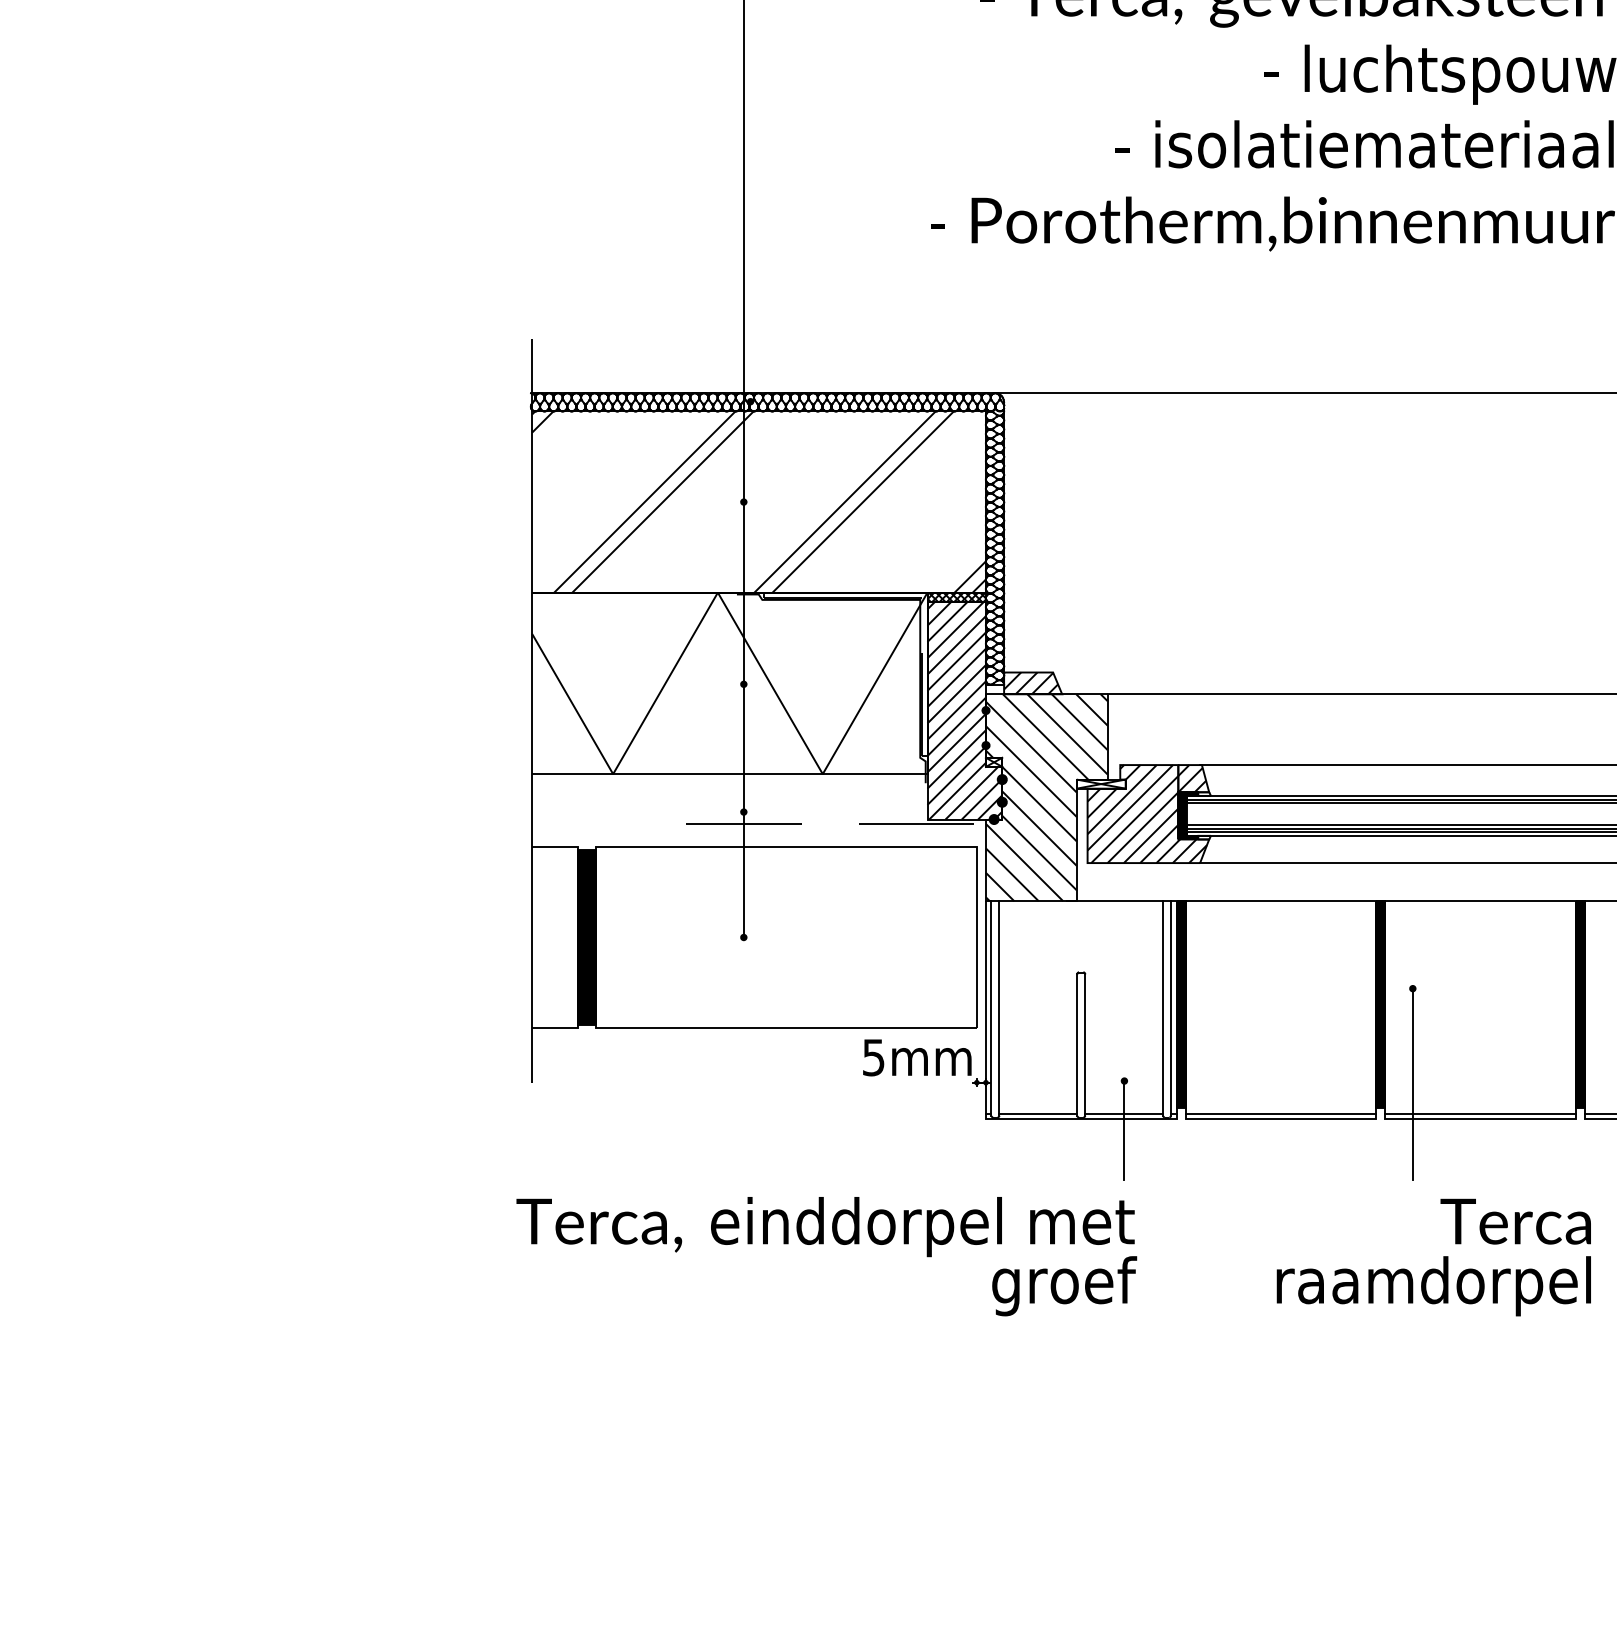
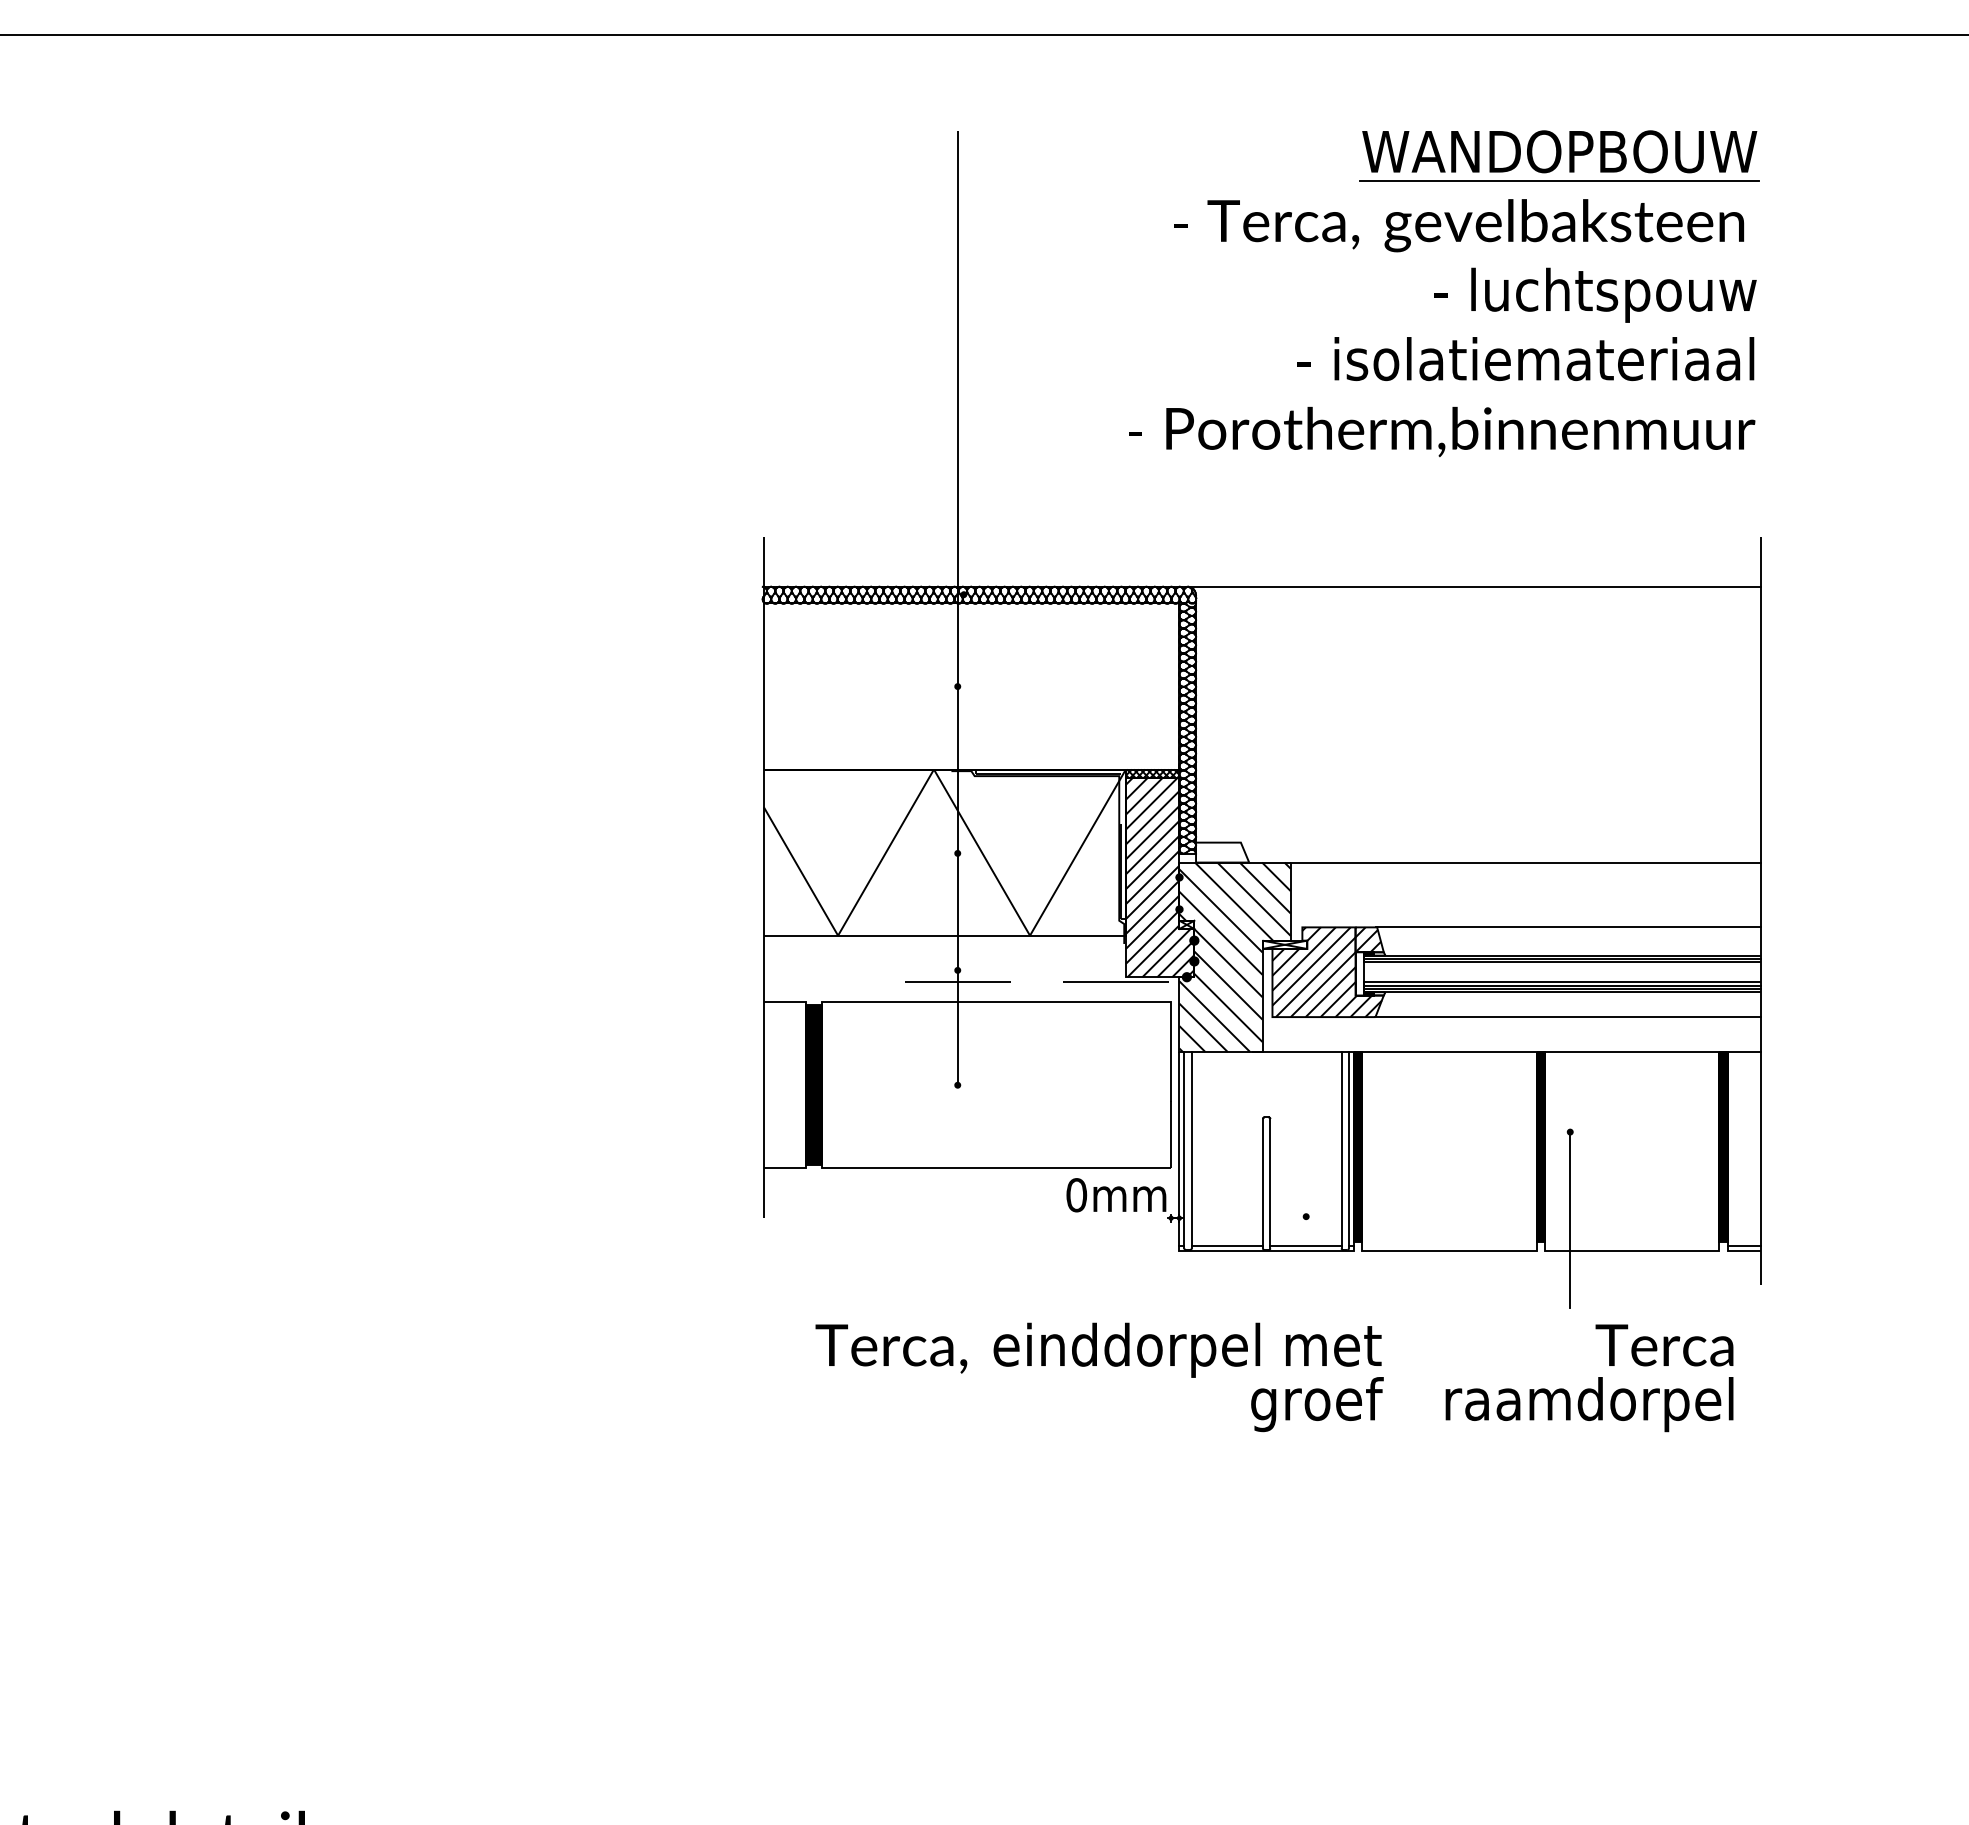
hatch: (758, 501) -> (971, 686), removed
hatch: (1030, 683) -> (1220, 852), removed
fill: (1182, 815) -> (1359, 973), removed
text: (873, 1057) -> (1076, 1195), 5mm -> 0mm
line: (1280, 1113) -> (1449, 1246), removed
line: (1479, 1113) -> (1631, 1246), removed
line: (1124, 1130) -> (1306, 1261), removed
text: (826, 1256) -> (1099, 1377), moved

